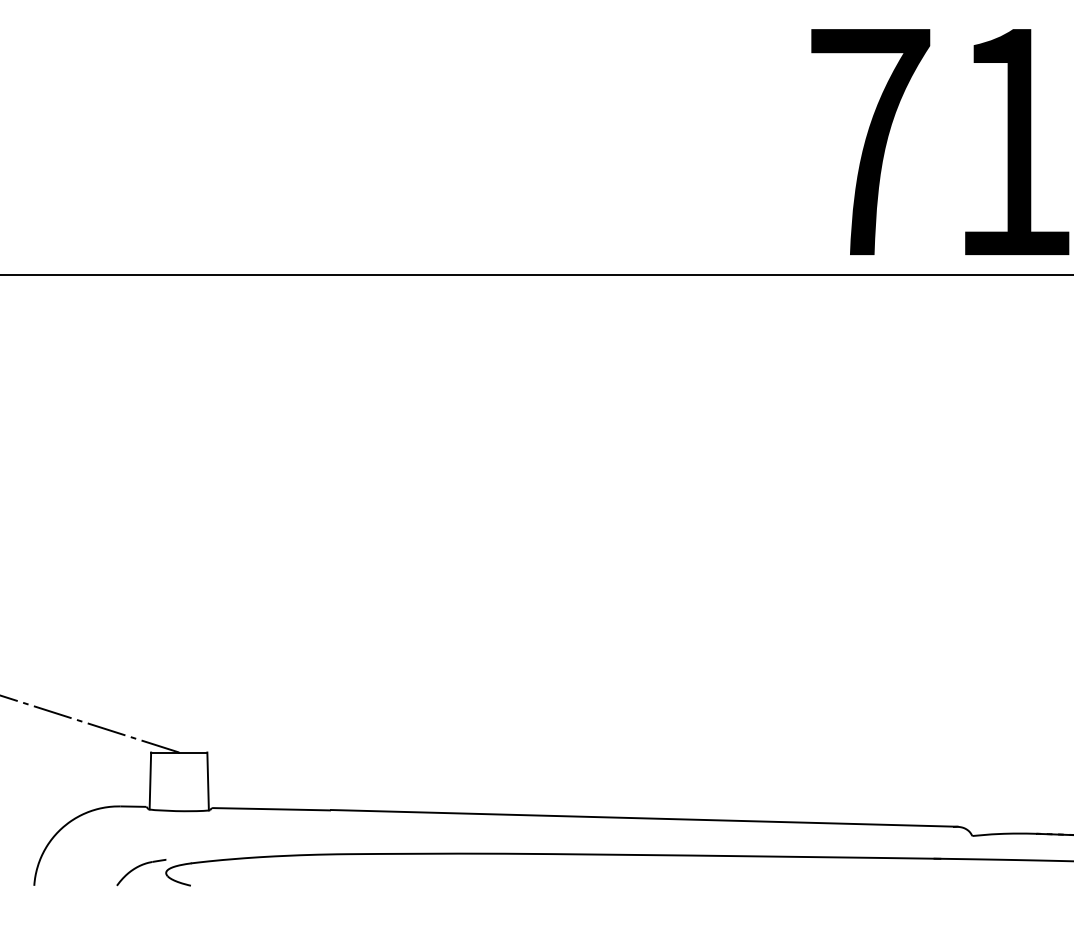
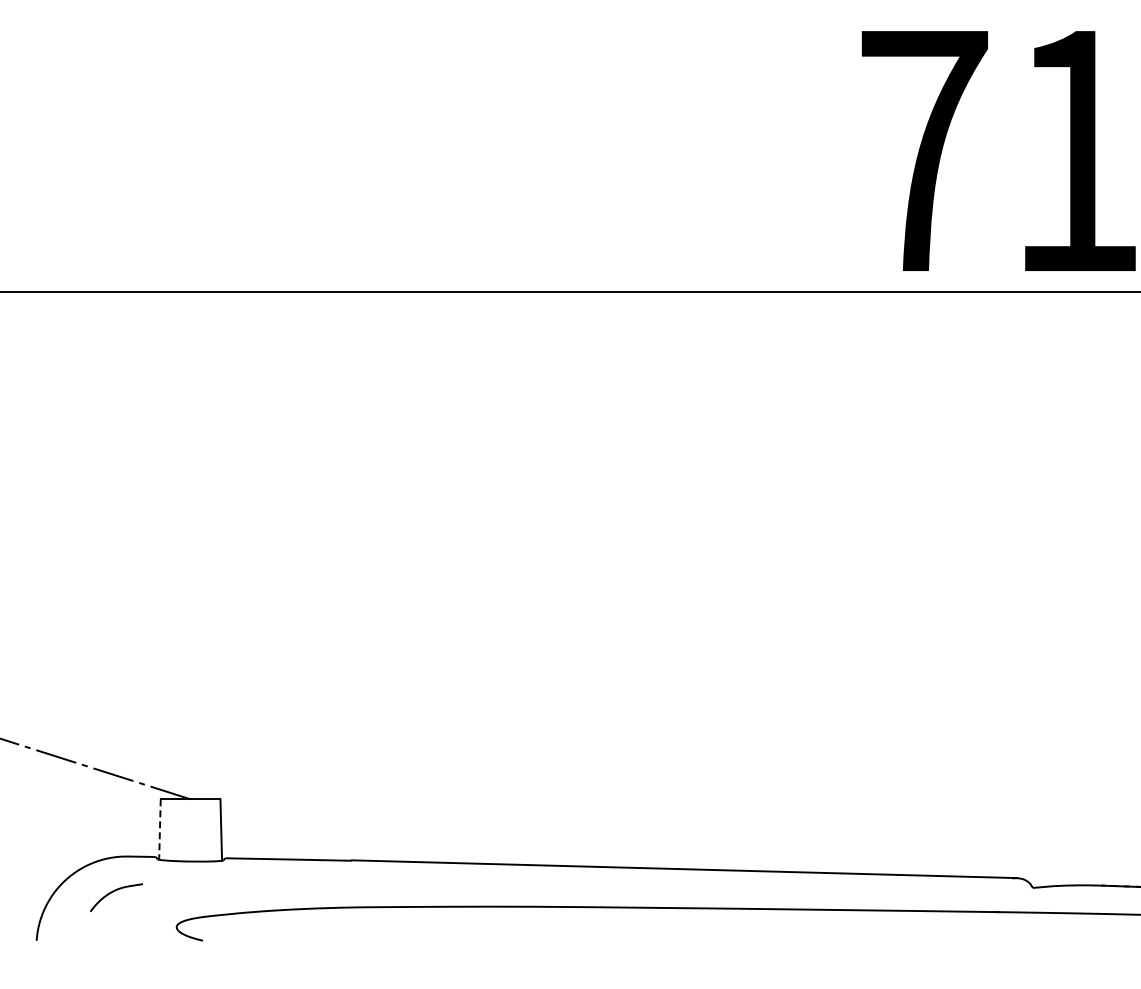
line: (149, 781) -> (159, 830), solid -> dashed
part: (141, 872) -> (116, 897), moved

